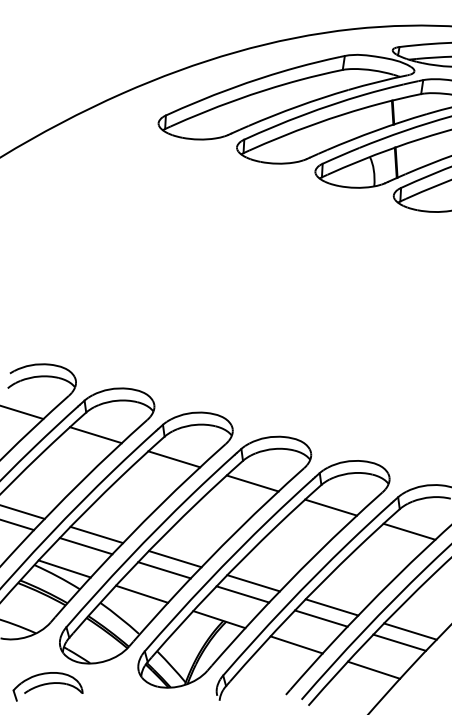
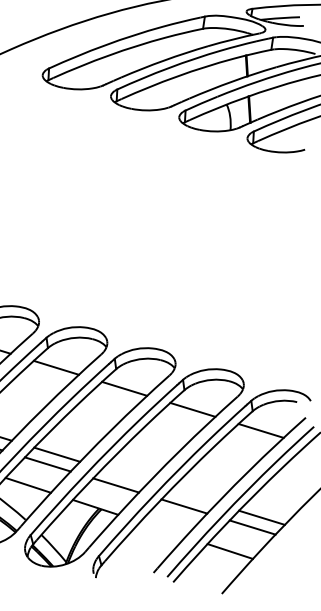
line: (253, 583) -> (125, 475), removed
line: (331, 607) -> (193, 496), removed
line: (296, 644) -> (162, 529), removed

